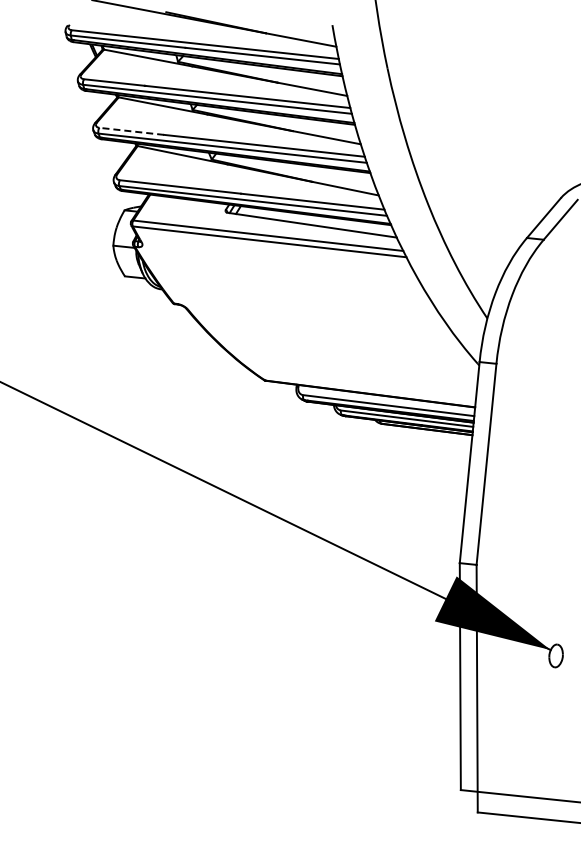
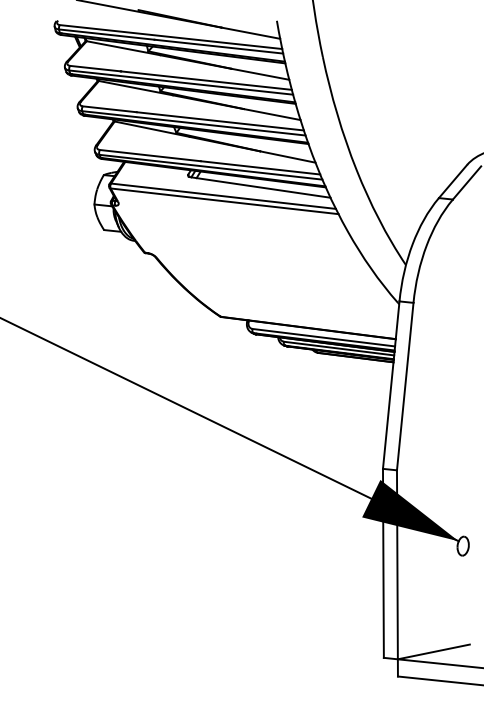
line: (131, 131) -> (109, 109), dashed -> solid
line: (520, 782) -> (433, 651), added

